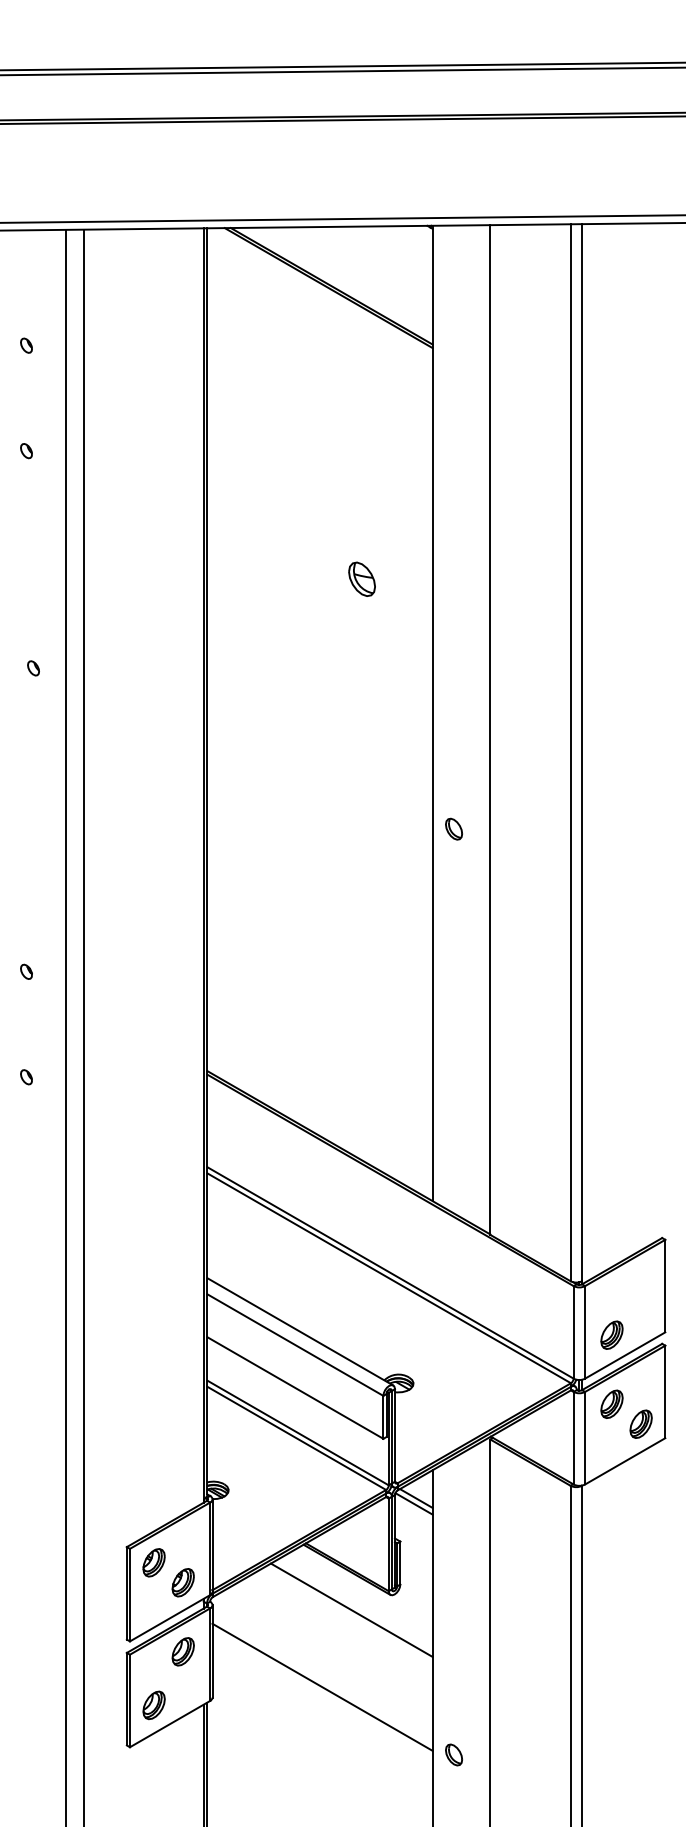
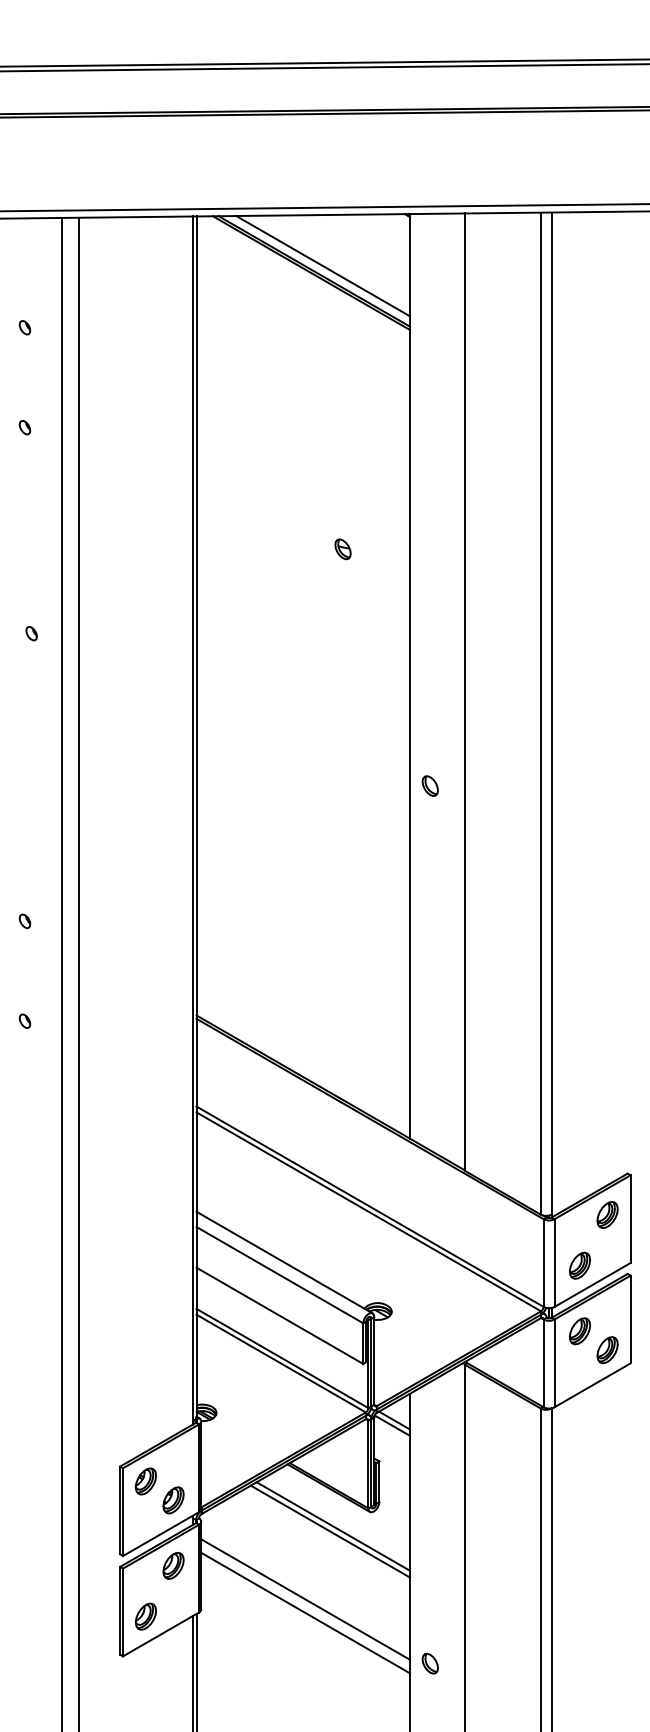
line: (340, 281) -> (322, 266), added
part: (361, 579) -> (342, 549), size x0.62
part: (641, 1281) -> (607, 1214), added
line: (347, 1615) -> (329, 1531), added
line: (322, 1700) -> (305, 1612), added

